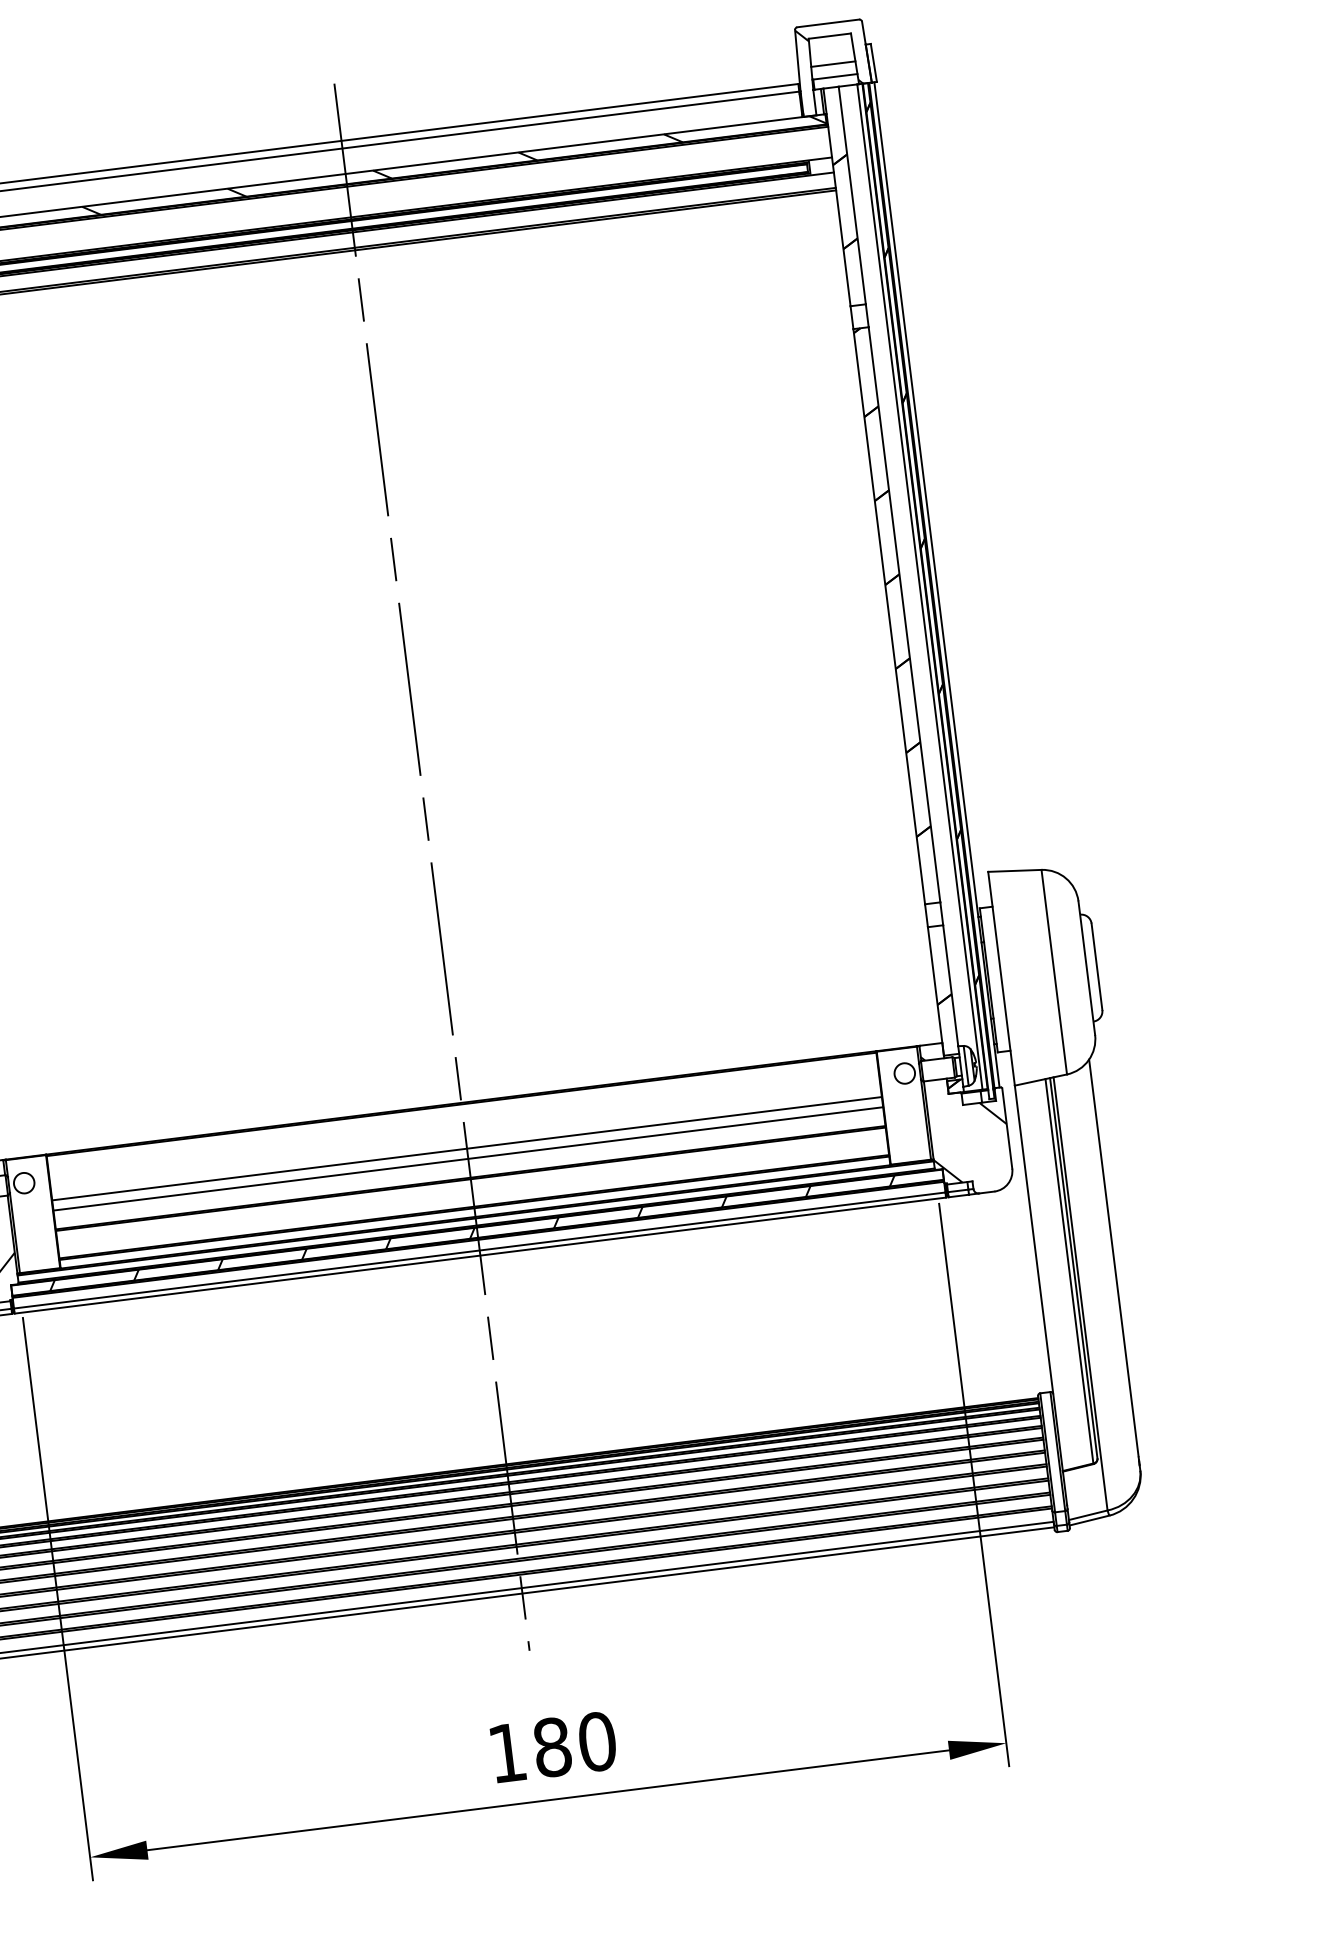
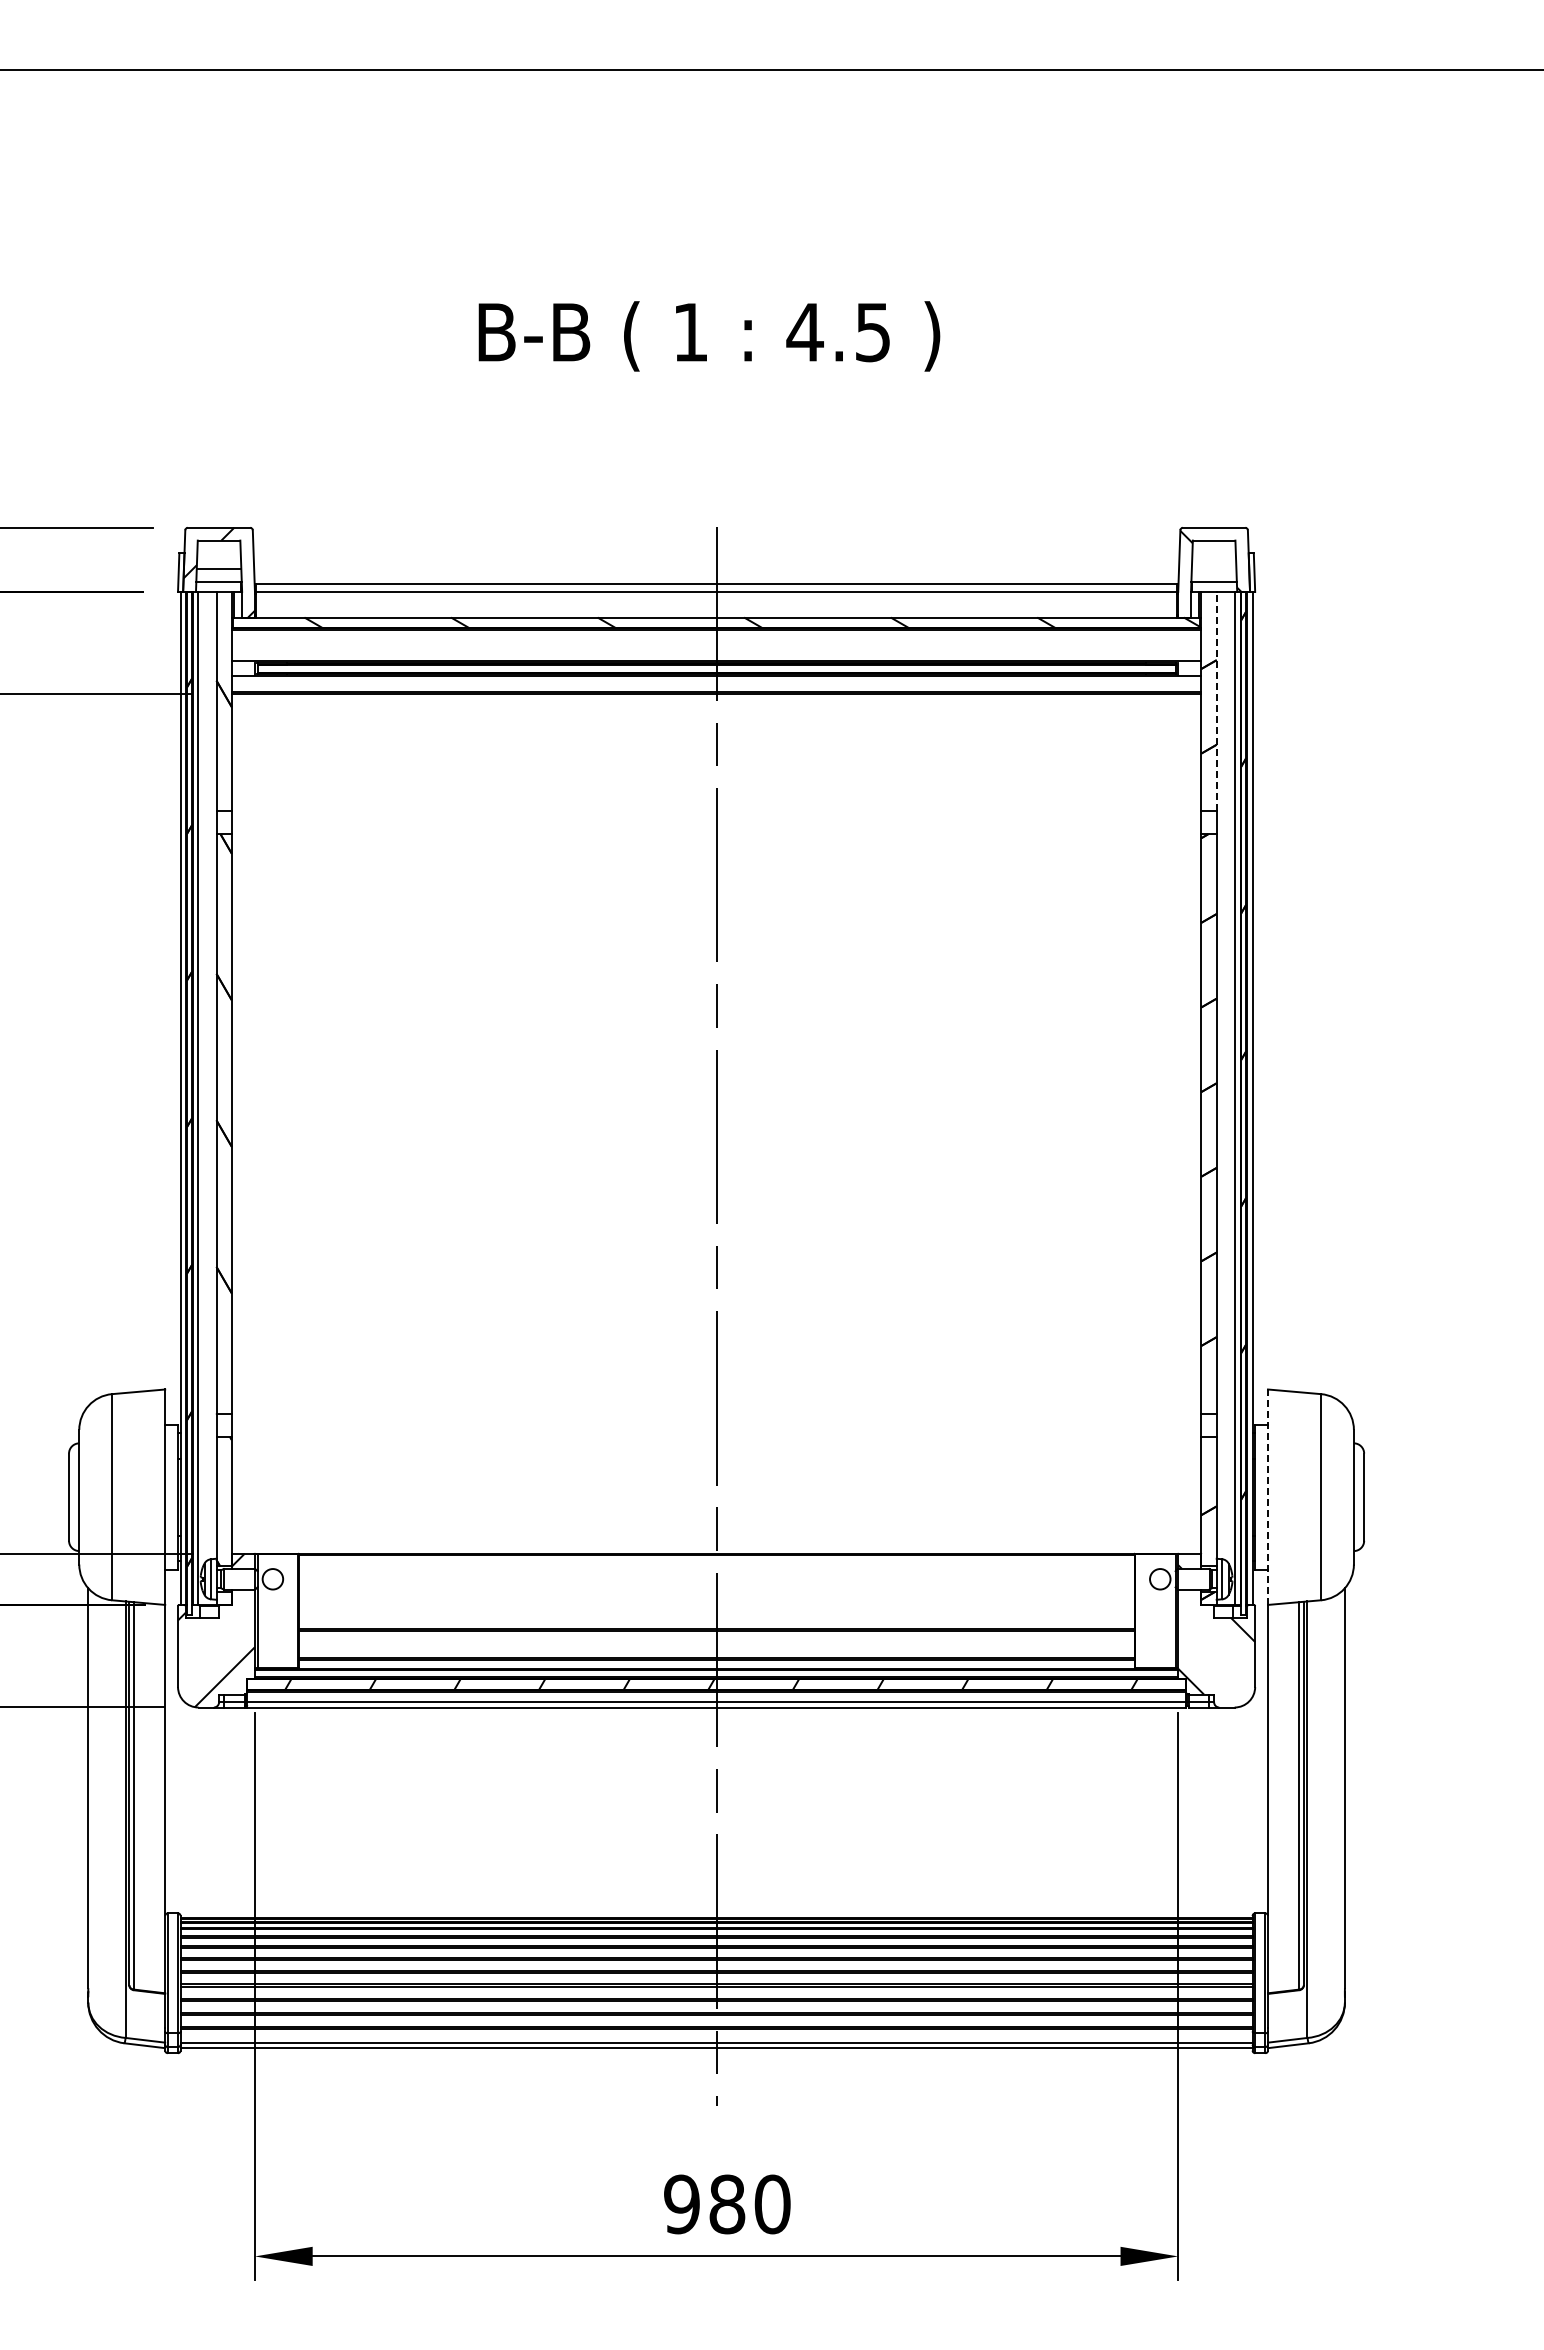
line: (832, 63) -> (1213, 568), removed
line: (852, 195) -> (1216, 701), solid -> dashed
line: (1001, 979) -> (1267, 1497), solid -> dashed
line: (466, 1148) -> (716, 1599), removed
line: (468, 1159) -> (716, 1610), removed
text: (506, 1753) -> (681, 2204), 180 -> 980

